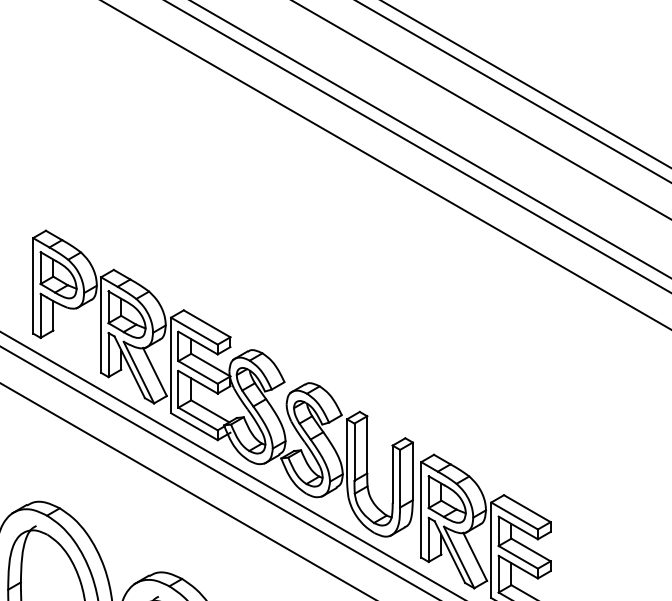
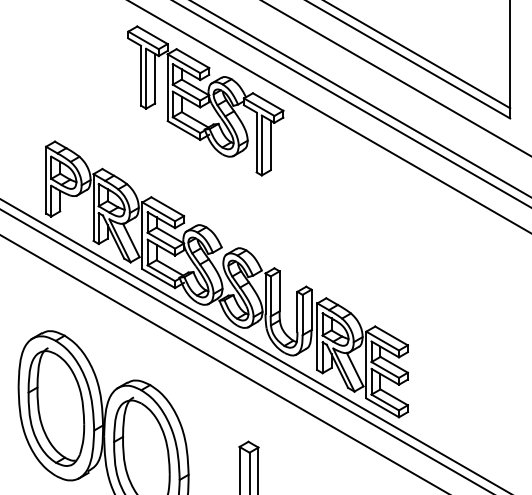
part: (261, 171) -> (205, 100), added

